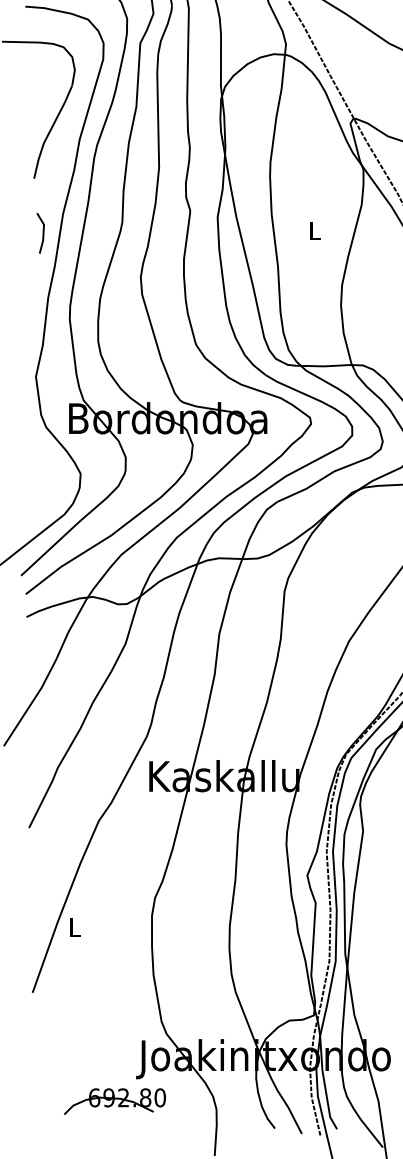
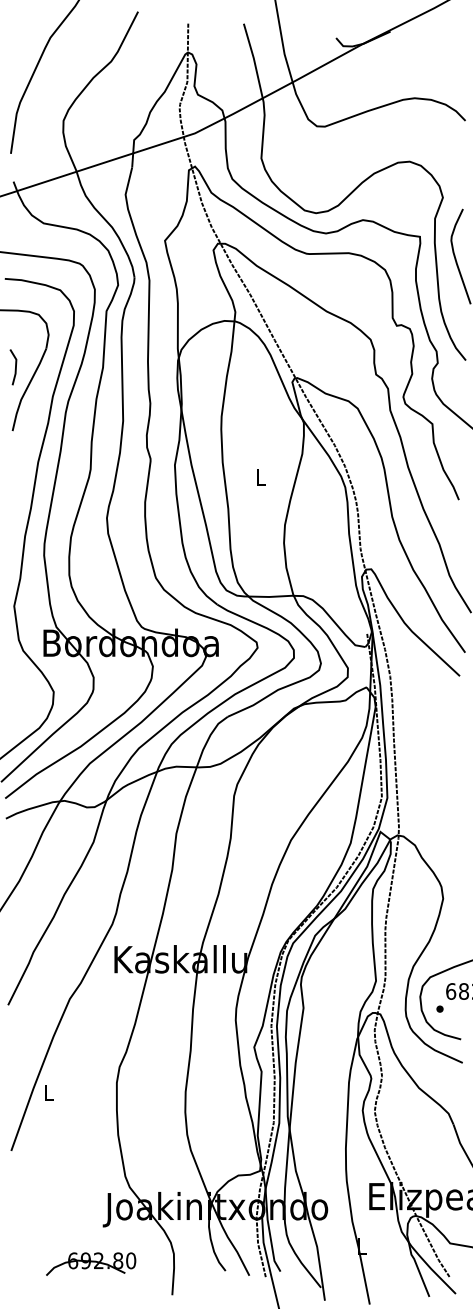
line: (43, 233) -> (15, 367), moved
part: (115, 1100) -> (91, 1263), moved

